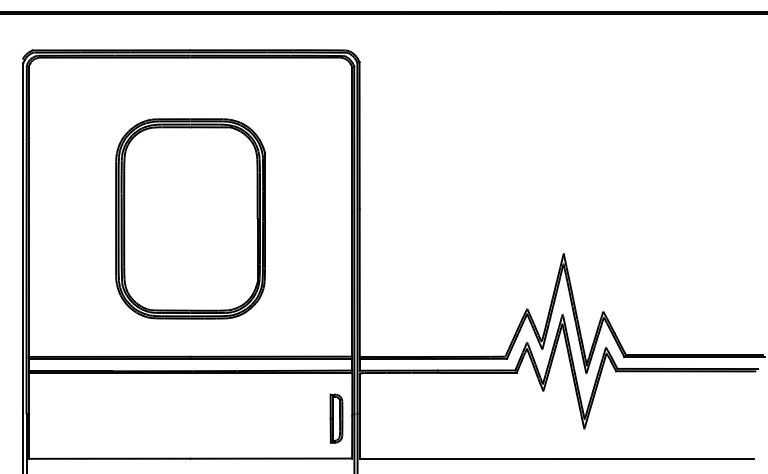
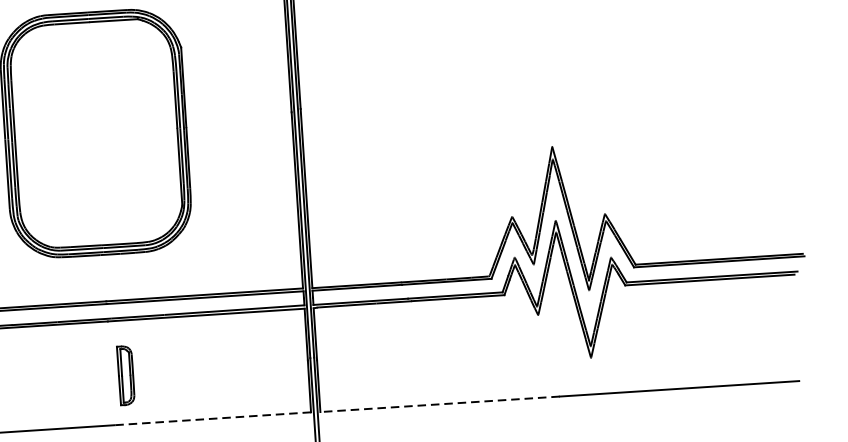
part: (336, 418) -> (125, 375), moved
line: (271, 458) -> (213, 418), solid -> dashed
line: (457, 458) -> (439, 403), solid -> dashed

